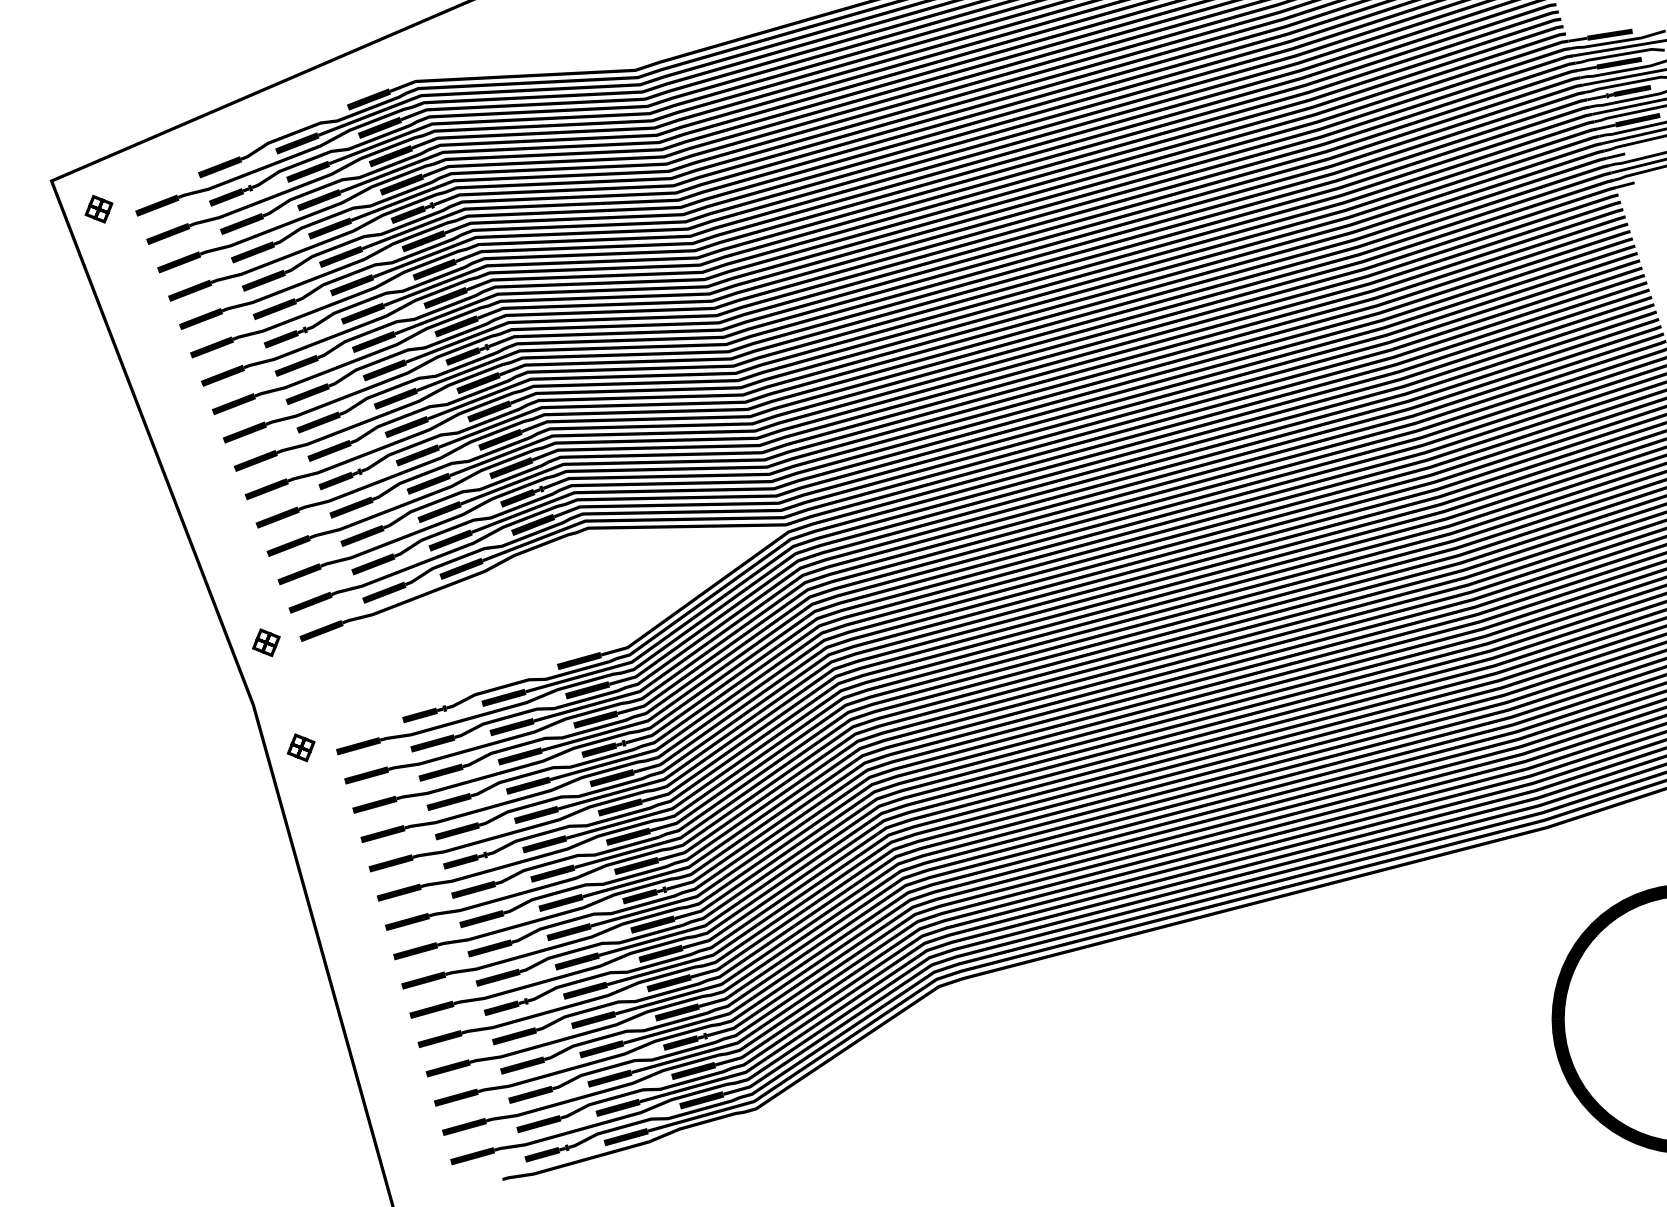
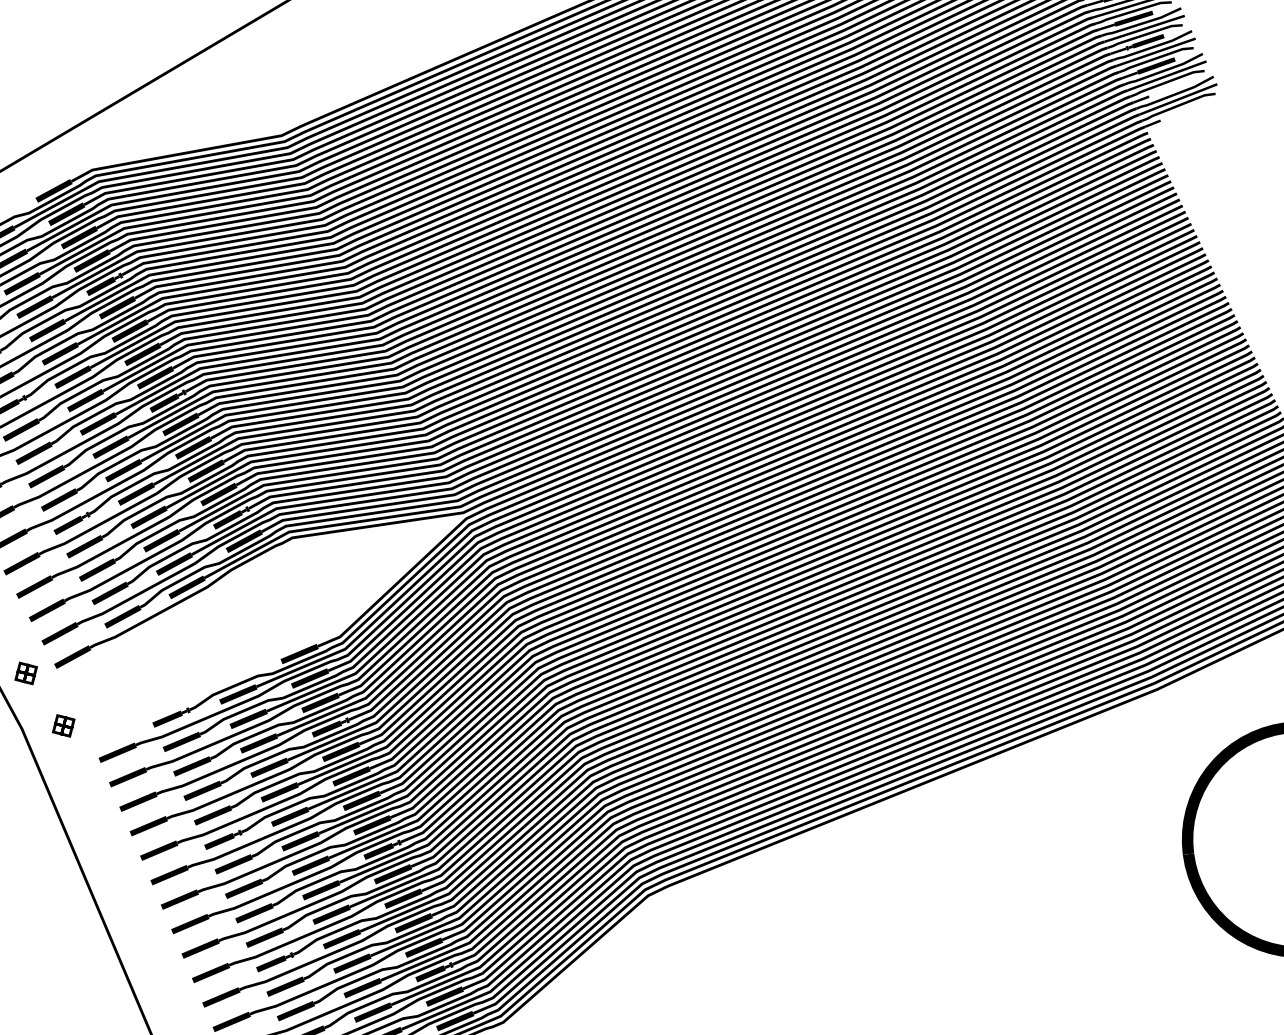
part: (300, 747) -> (63, 725), moved

